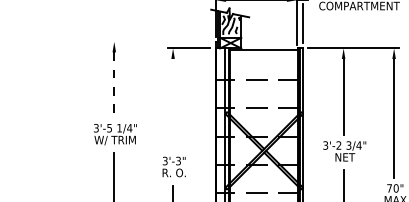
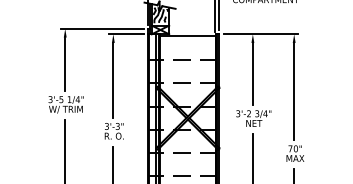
line: (159, 41) -> (102, 28), added
line: (114, 85) -> (65, 64), dashed -> solid
line: (173, 103) -> (113, 79), added

